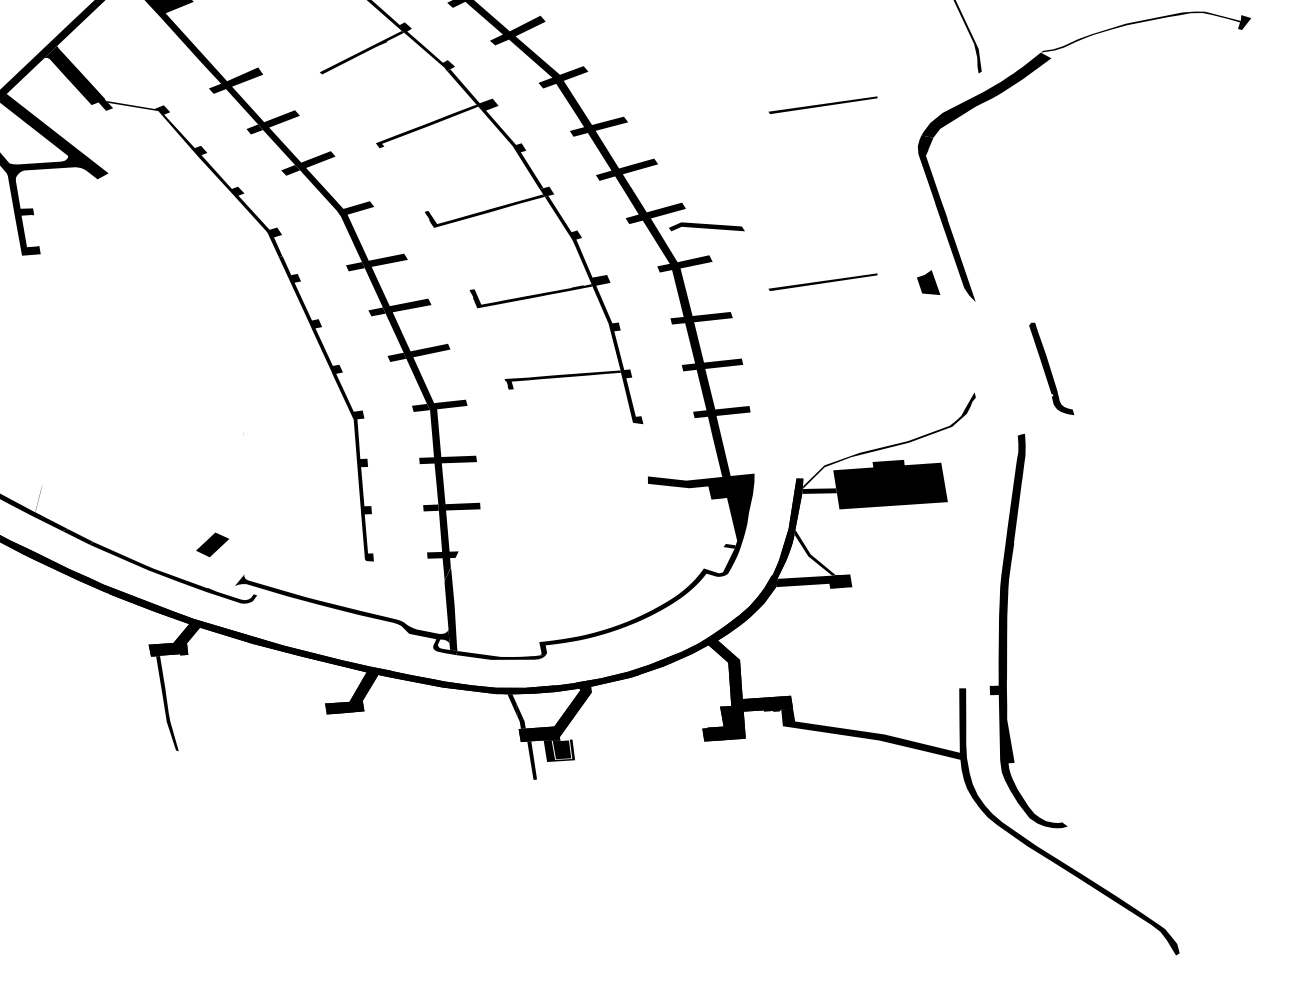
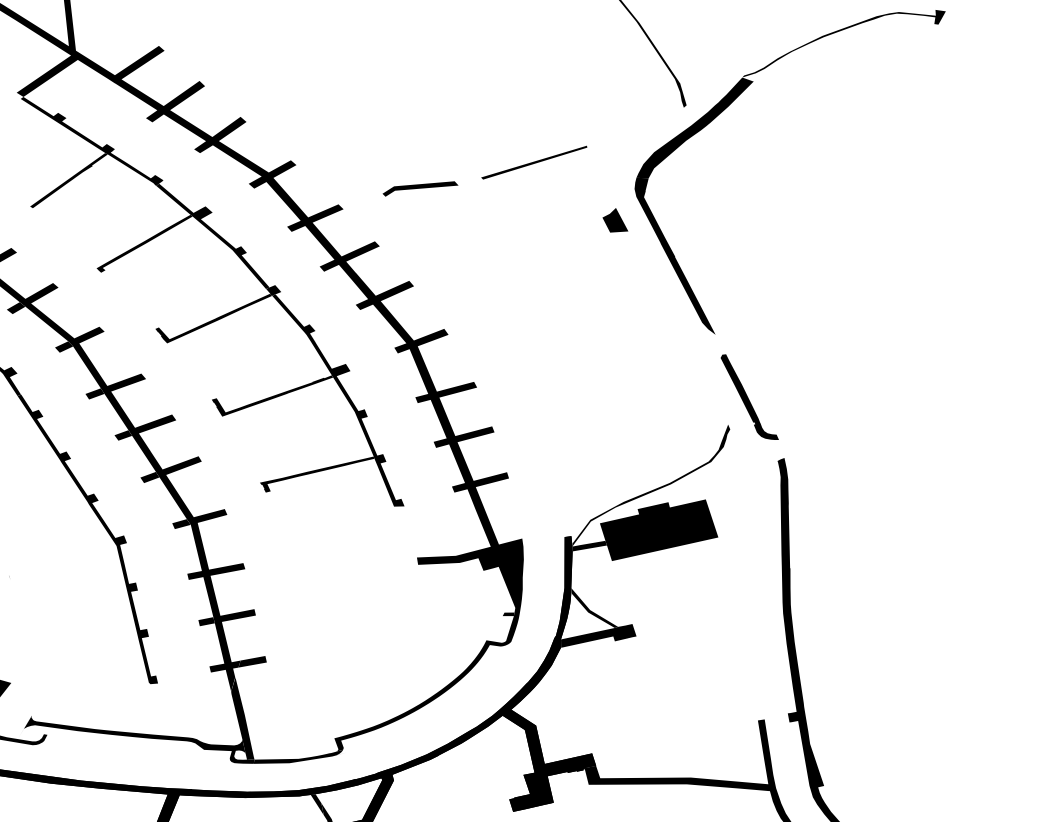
fill: (331, 215) -> (63, 346), added
part: (706, 226) -> (419, 186), moved
line: (822, 281) -> (560, 337), removed
part: (928, 282) -> (614, 220), moved
part: (1051, 368) -> (749, 397), moved
fill: (469, 553) -> (251, 661), added

